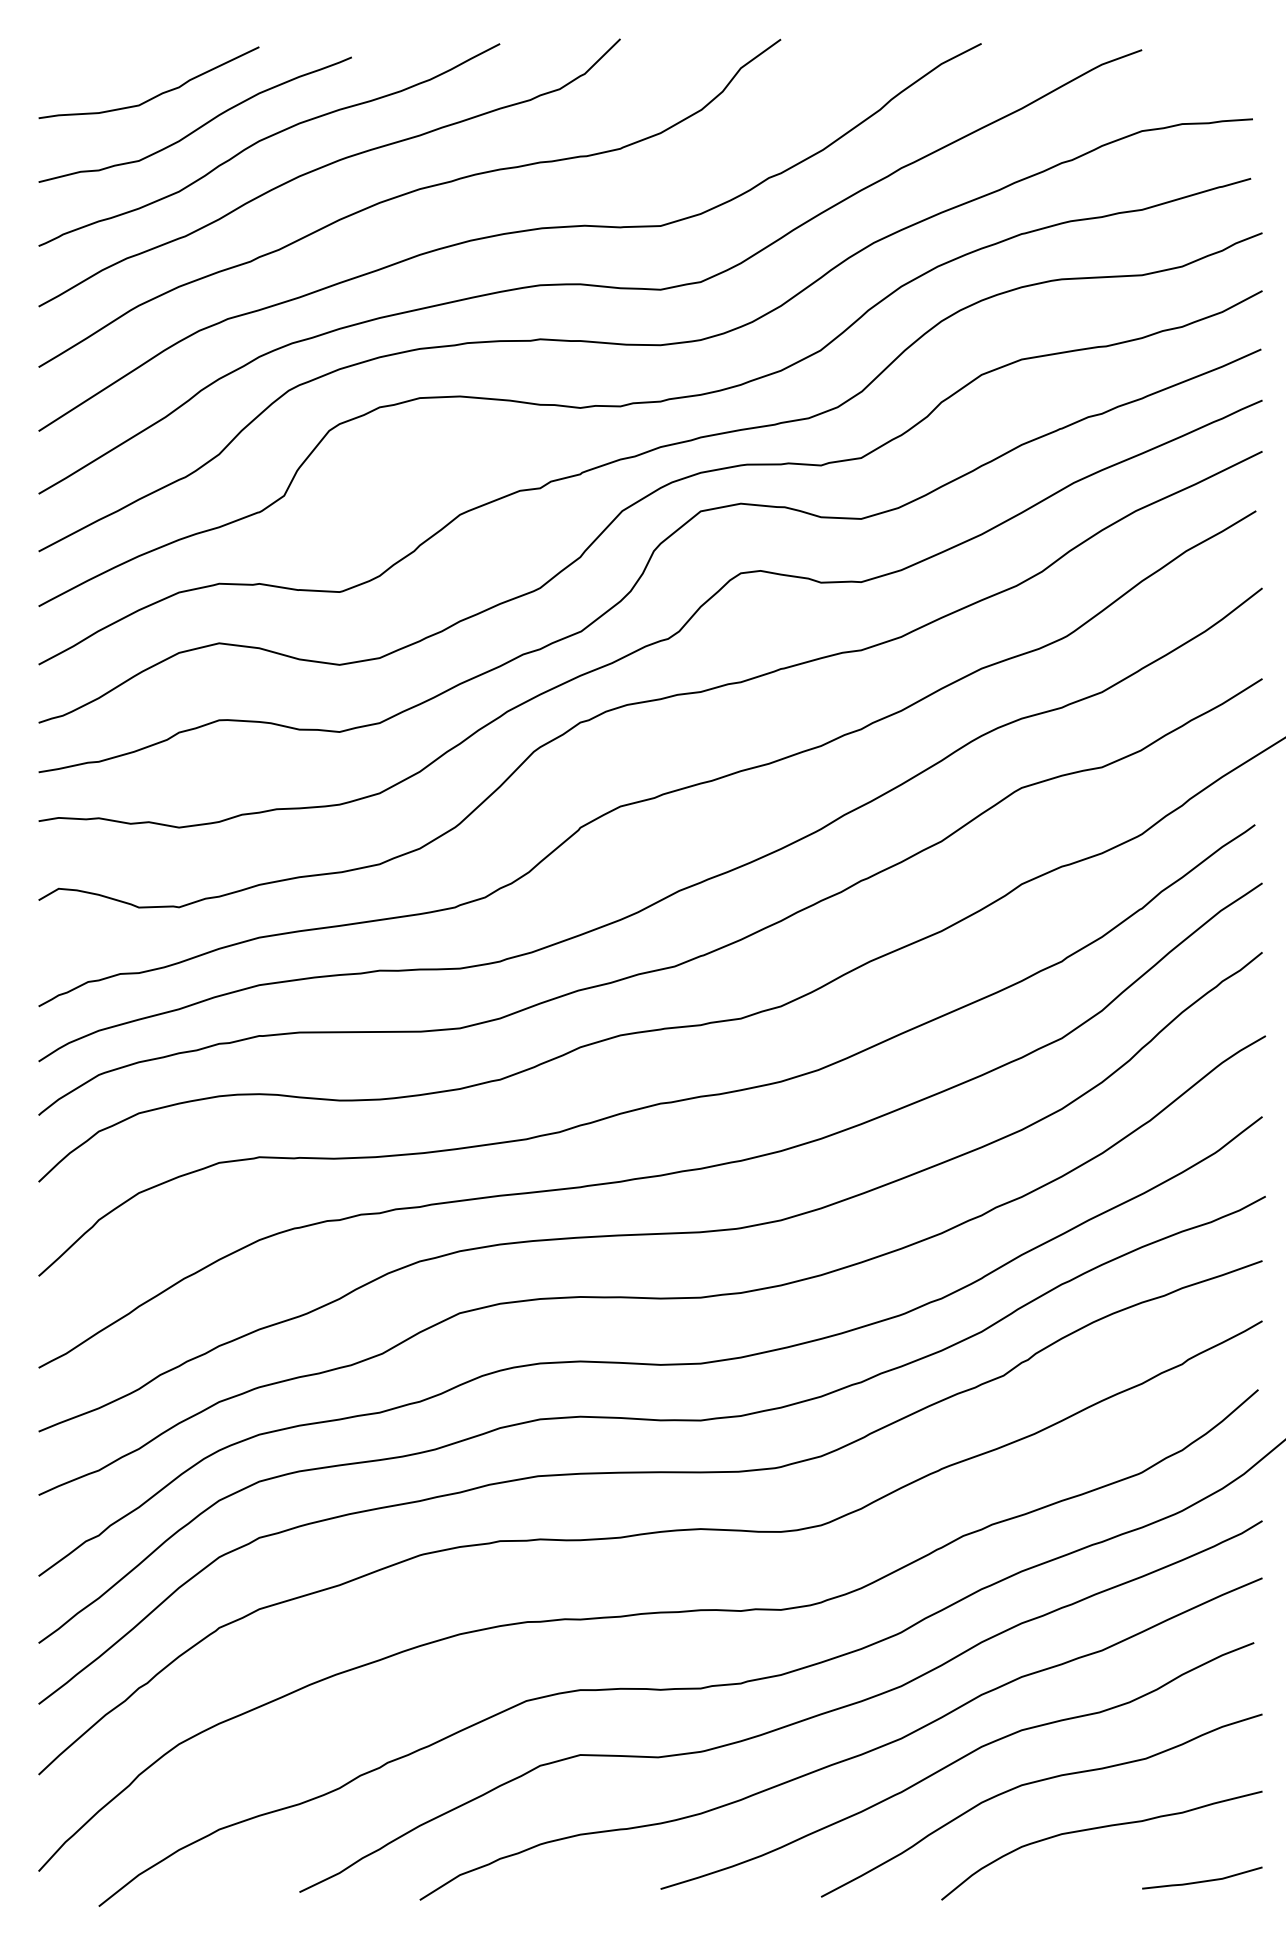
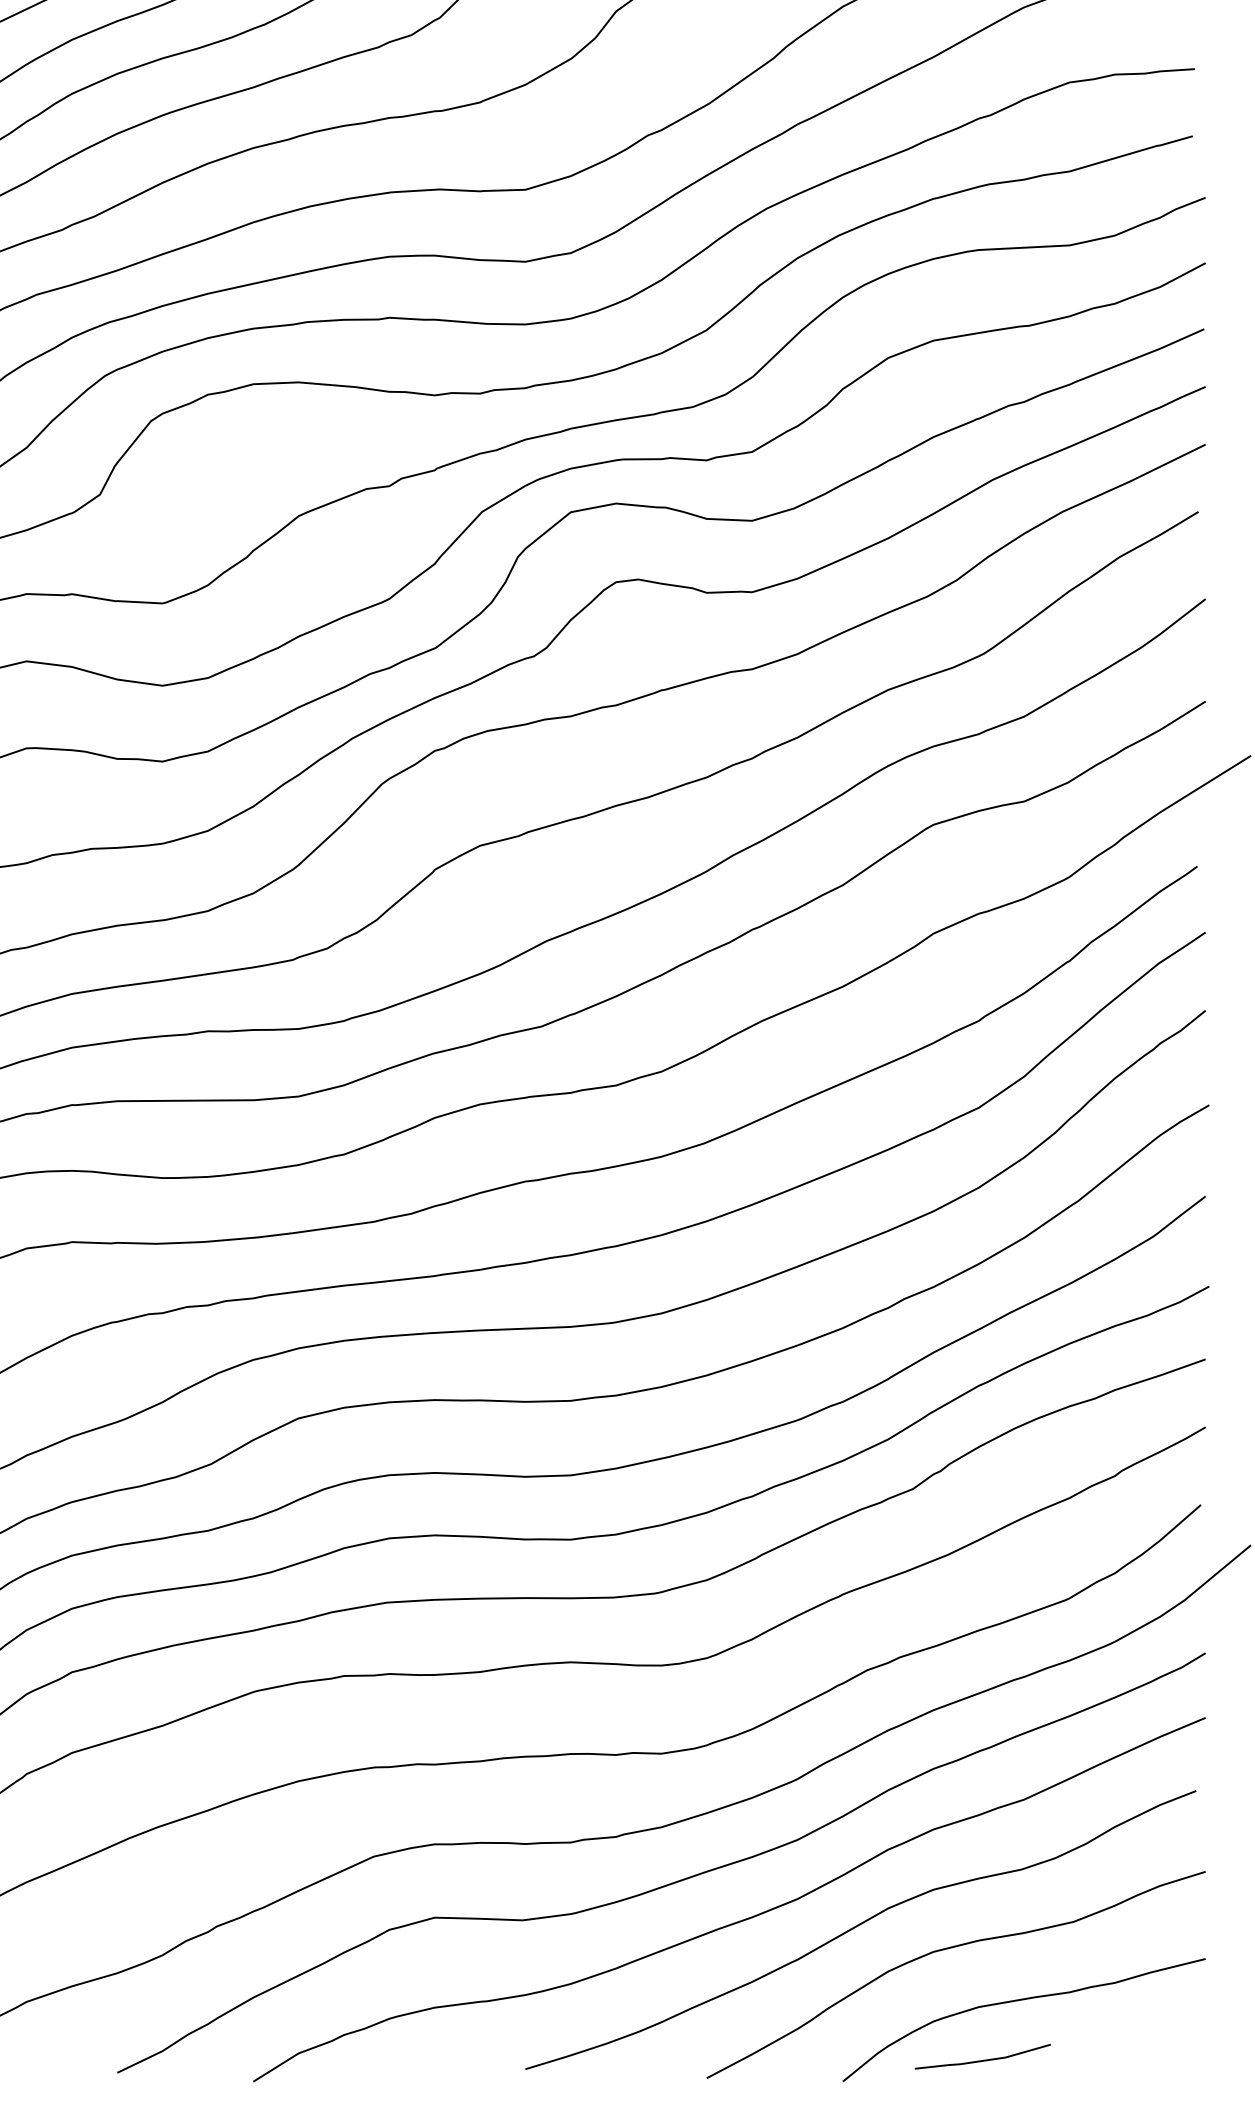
line: (1202, 1880) -> (982, 2059), moved

